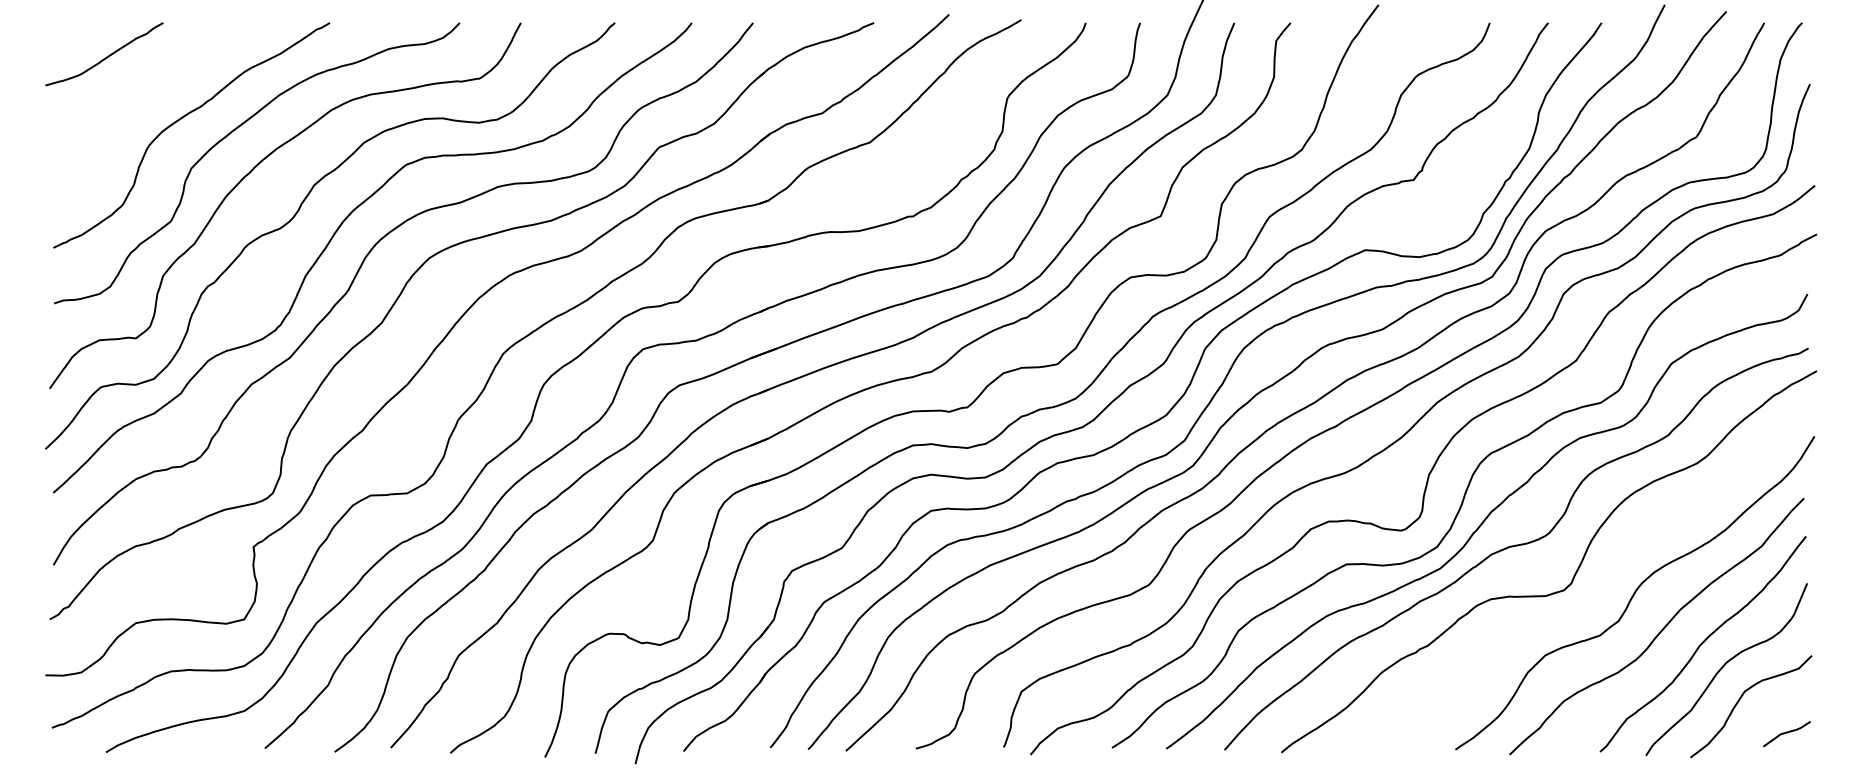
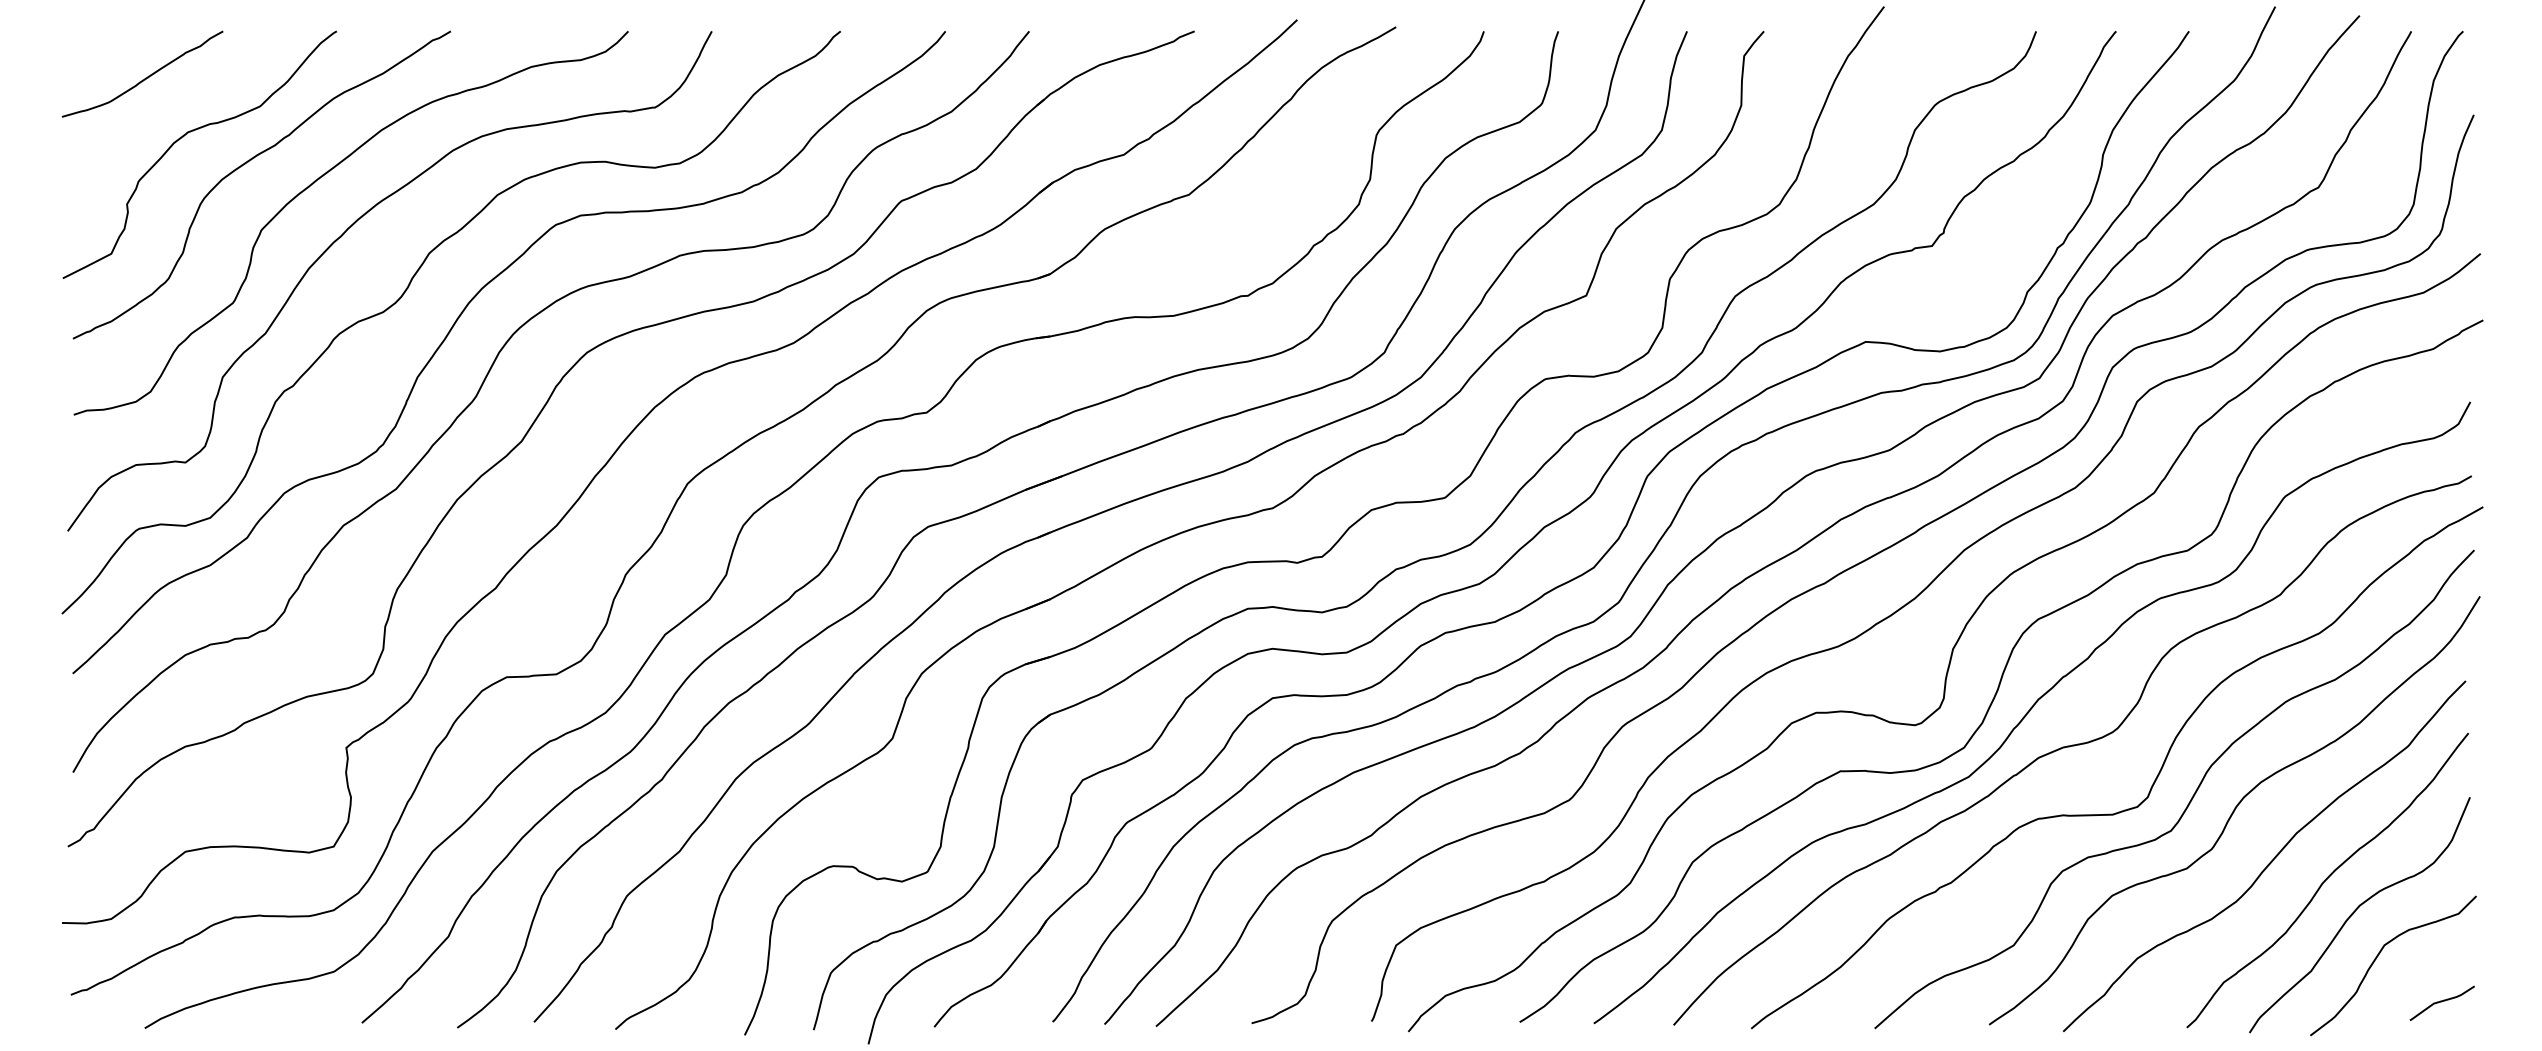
curve: (136, 99) -> (186, 135), added
curve: (1602, 584) -> (2190, 798), added

